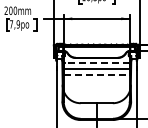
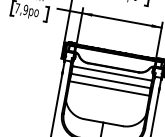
line: (96, 62) -> (112, 73), dashed -> solid
line: (96, 75) -> (109, 89), dashed -> solid

